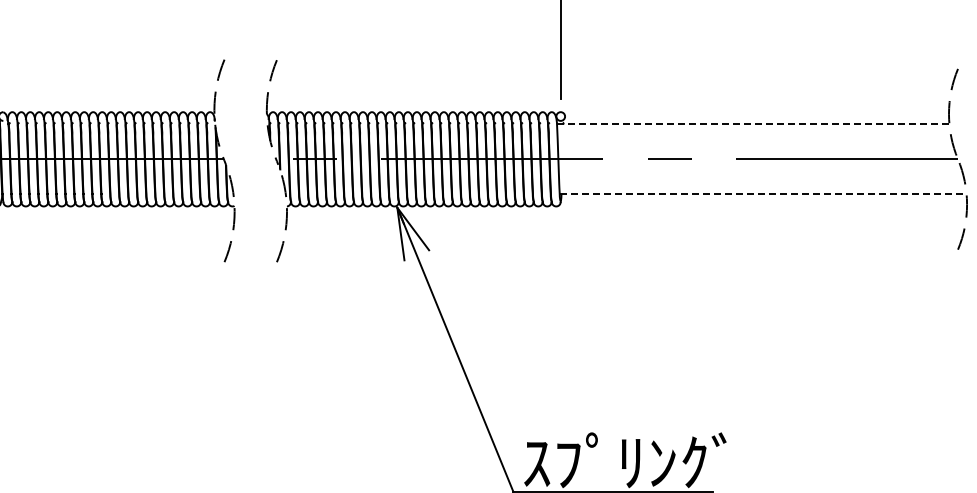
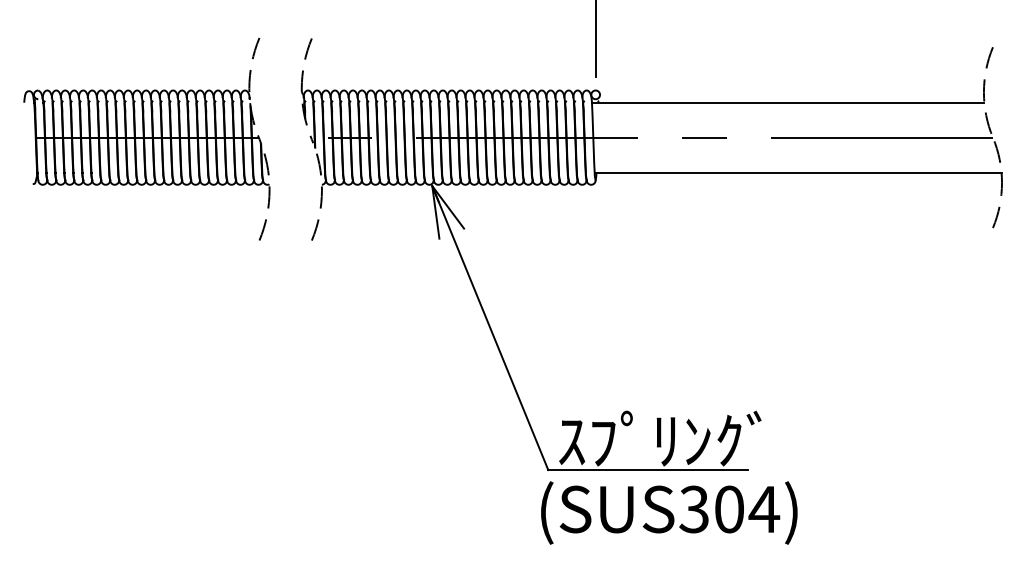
line: (752, 124) -> (787, 102), dashed -> solid
line: (763, 194) -> (798, 172), dashed -> solid

